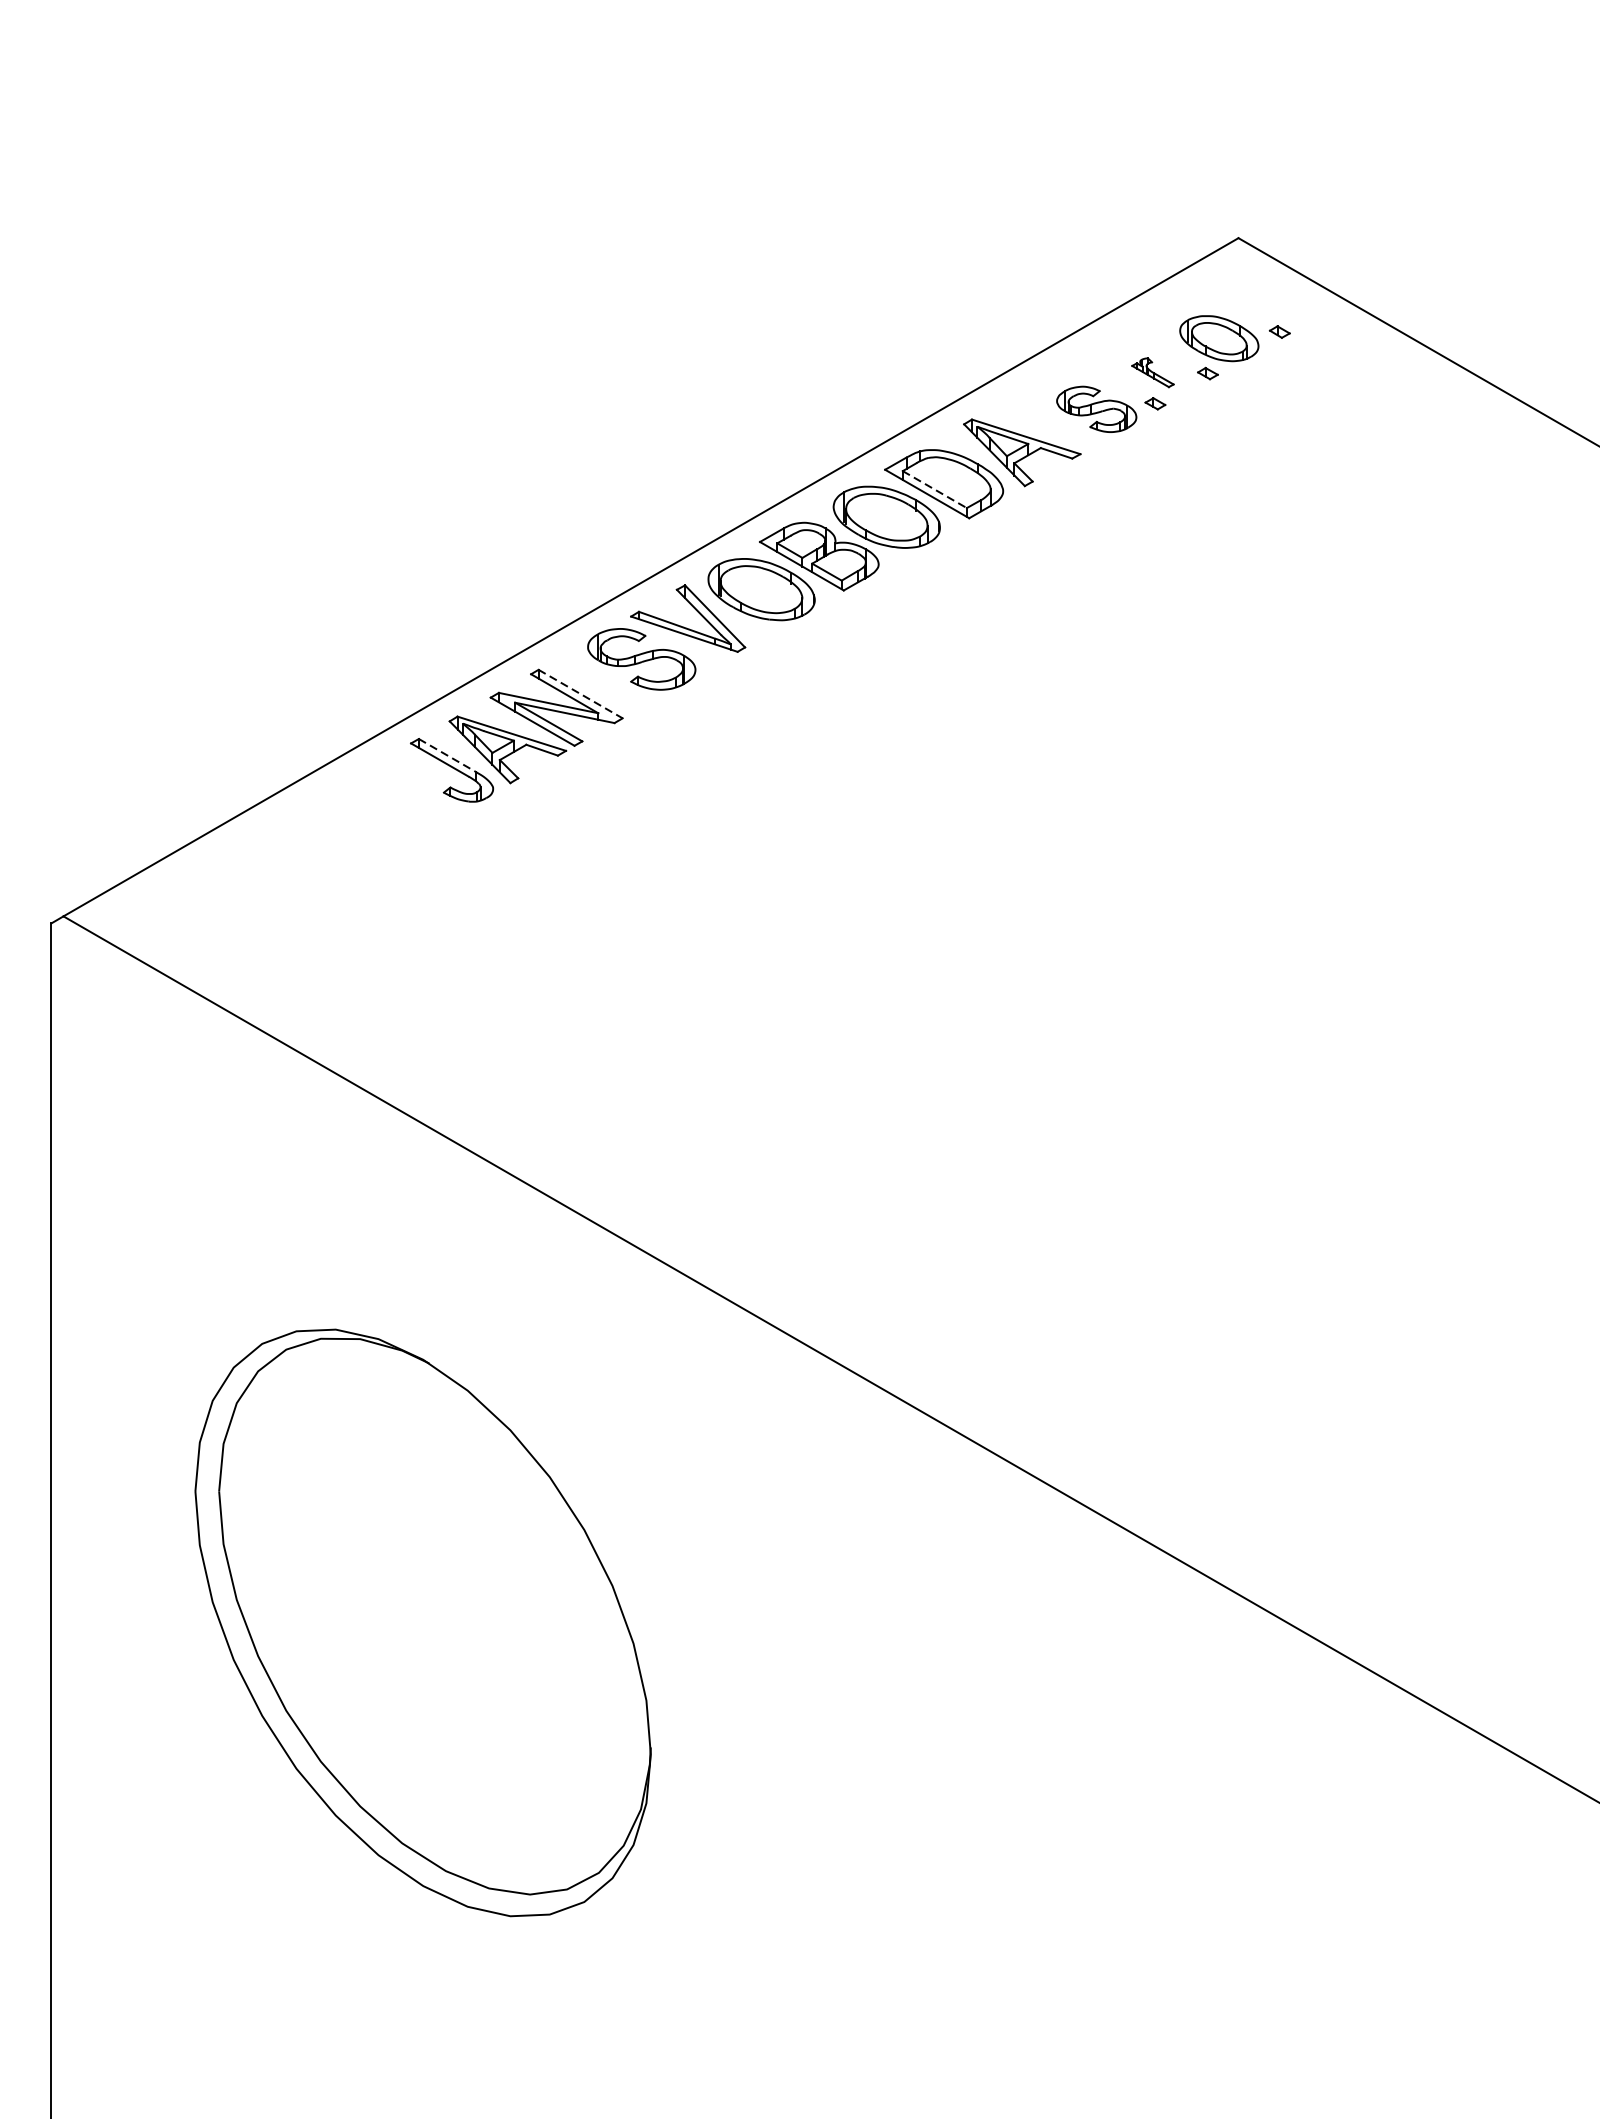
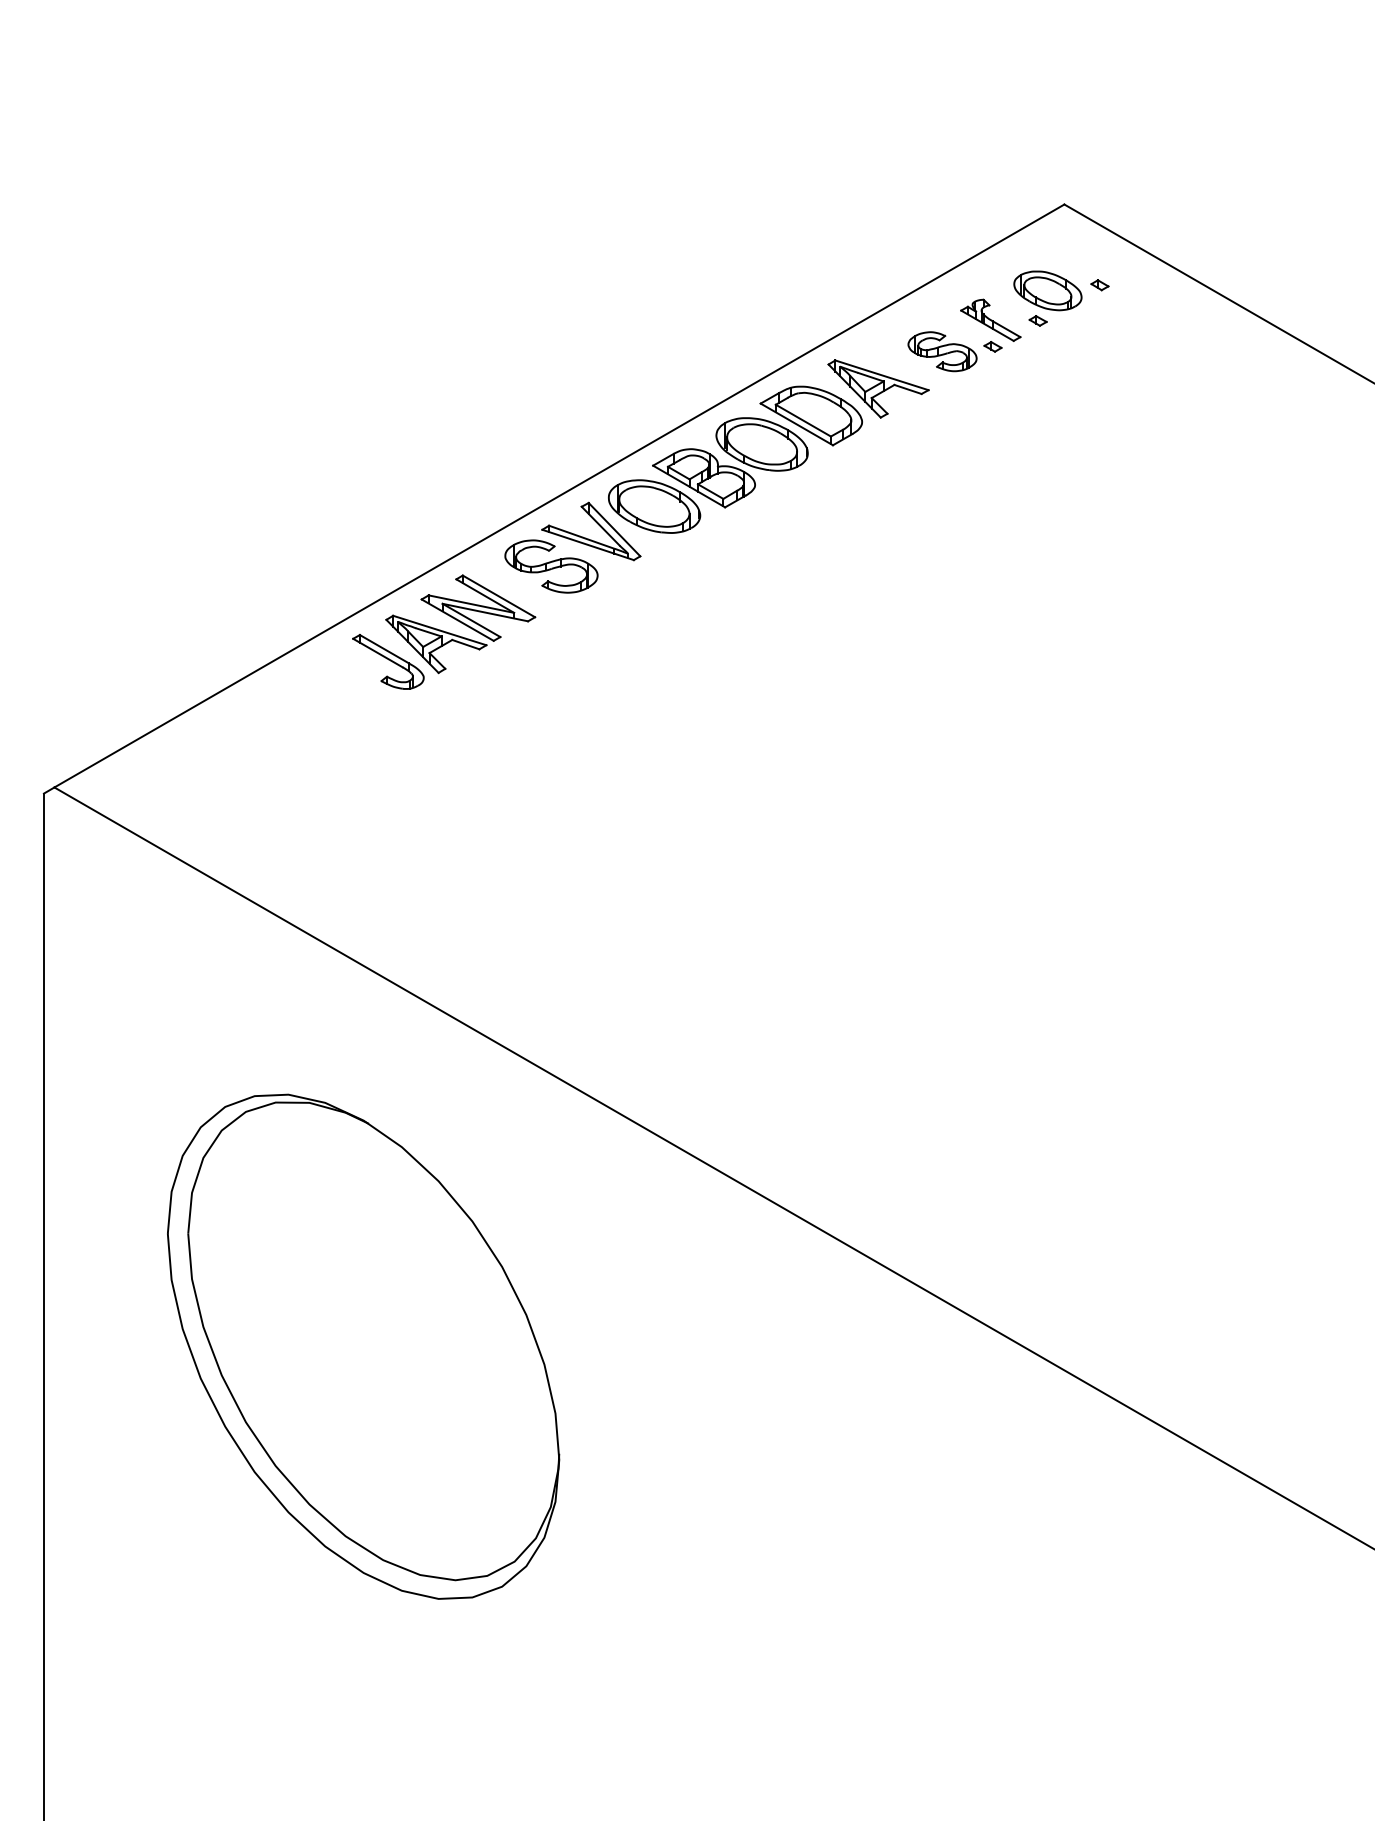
part: (1152, 371) -> (990, 319), size x1.67
line: (934, 489) -> (803, 420), dashed -> solid
line: (580, 694) -> (498, 596), dashed -> solid
line: (447, 755) -> (384, 649), dashed -> solid
part: (423, 1622) -> (363, 1346), moved

